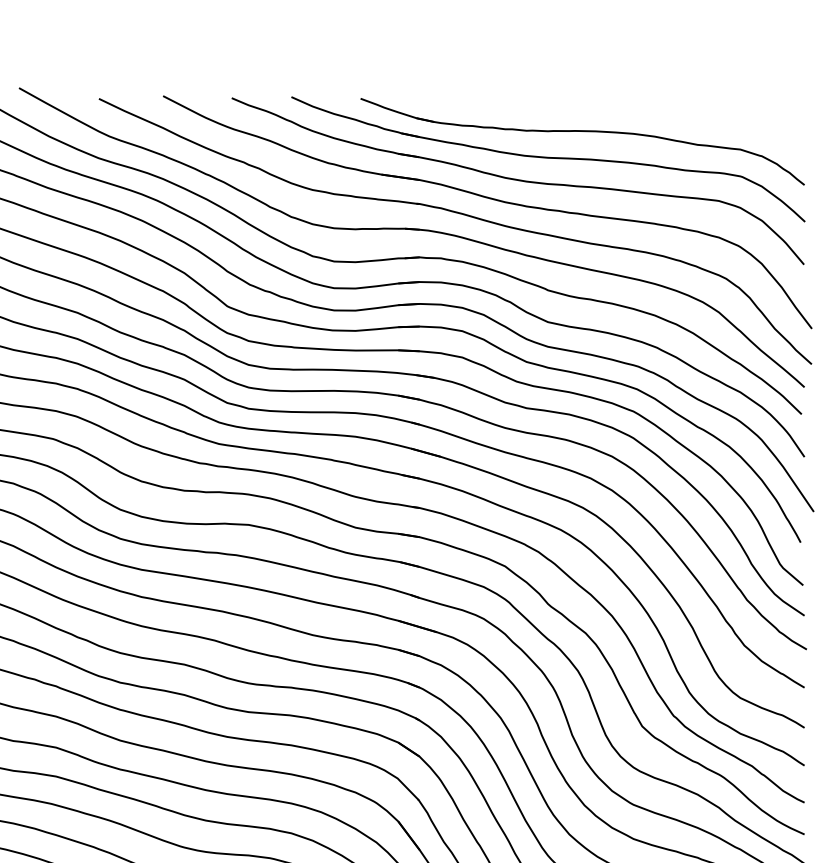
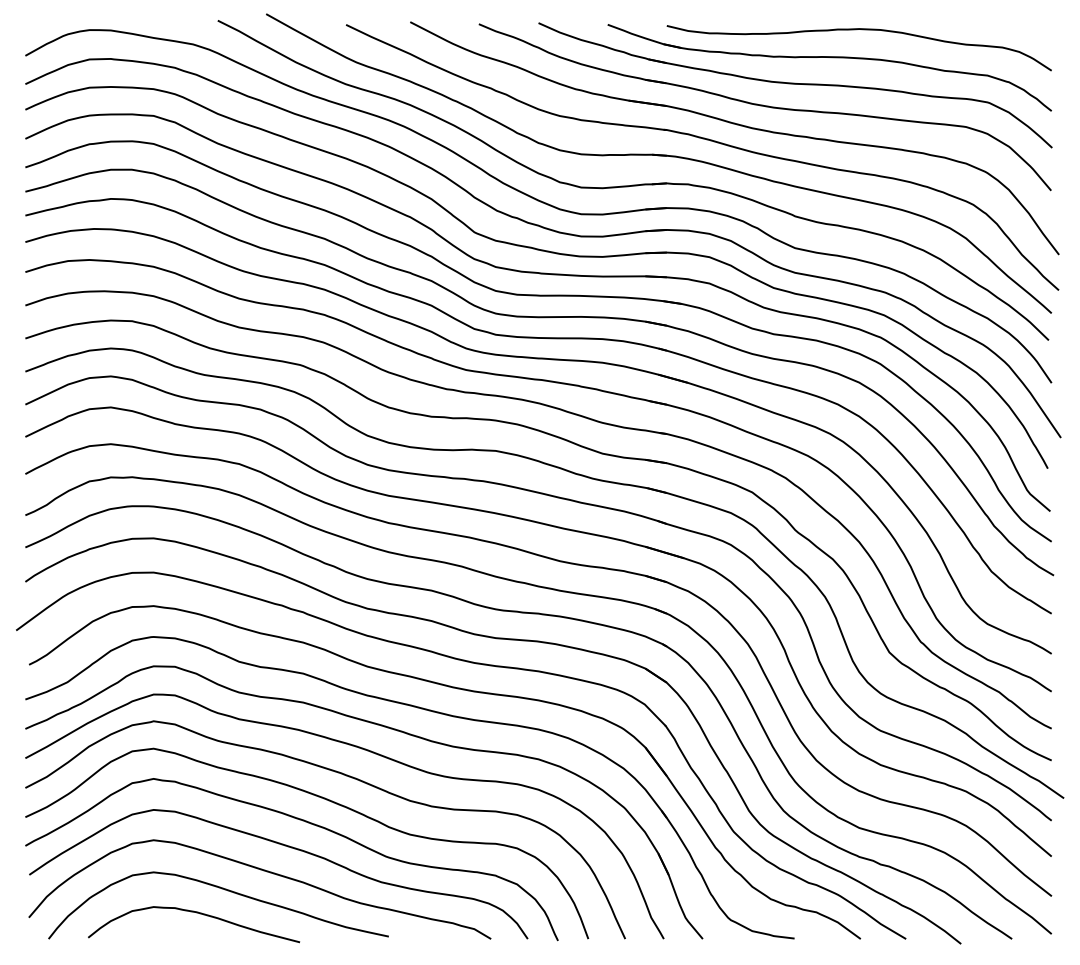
curve: (609, 104) -> (856, 30), added

